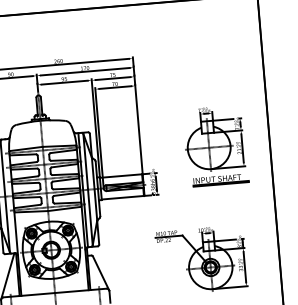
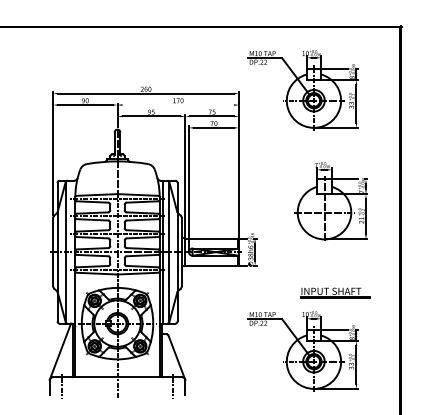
part: (183, 51) -> (302, 90), added
line: (85, 72) -> (178, 105), removed
part: (220, 179) -> (335, 292), moved

